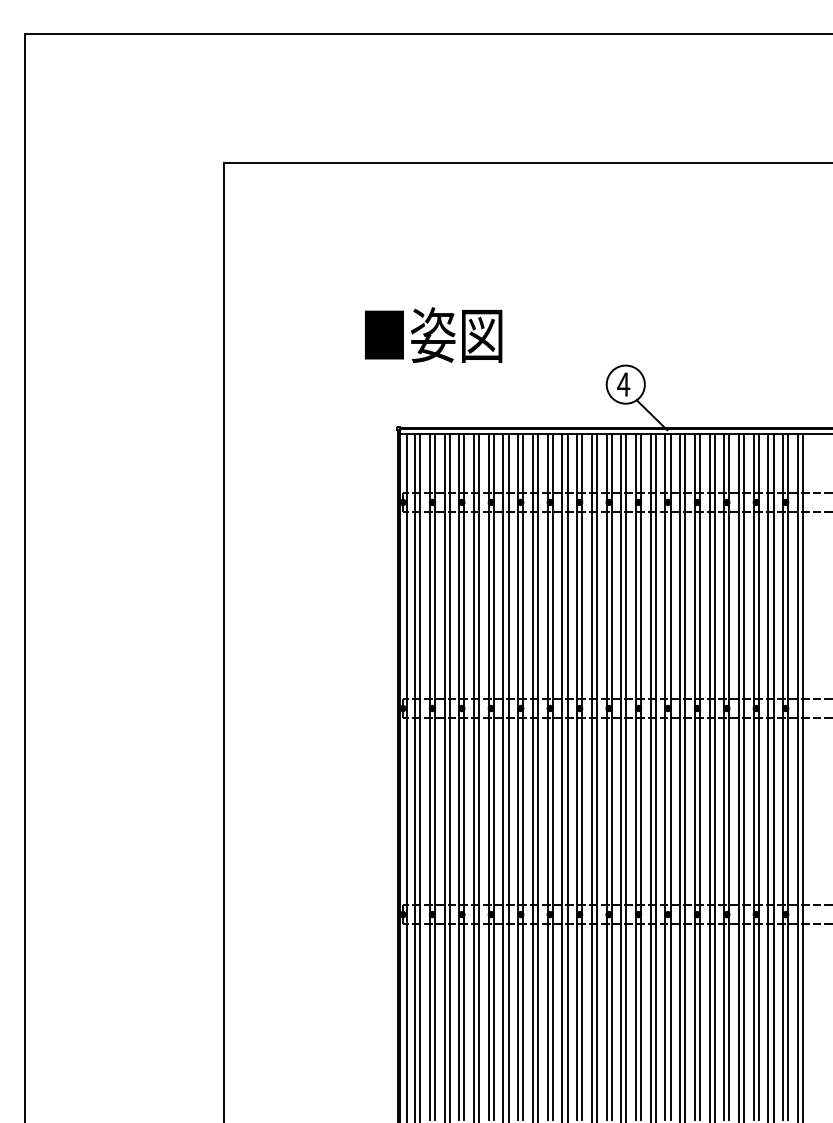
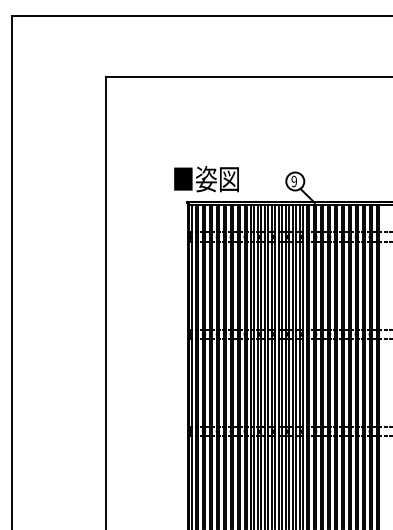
text: (433, 335) -> (206, 179), moved
text: (624, 384) -> (294, 181), 4 -> 9

